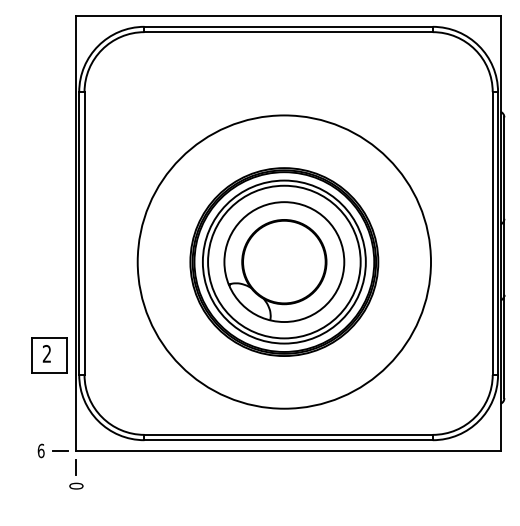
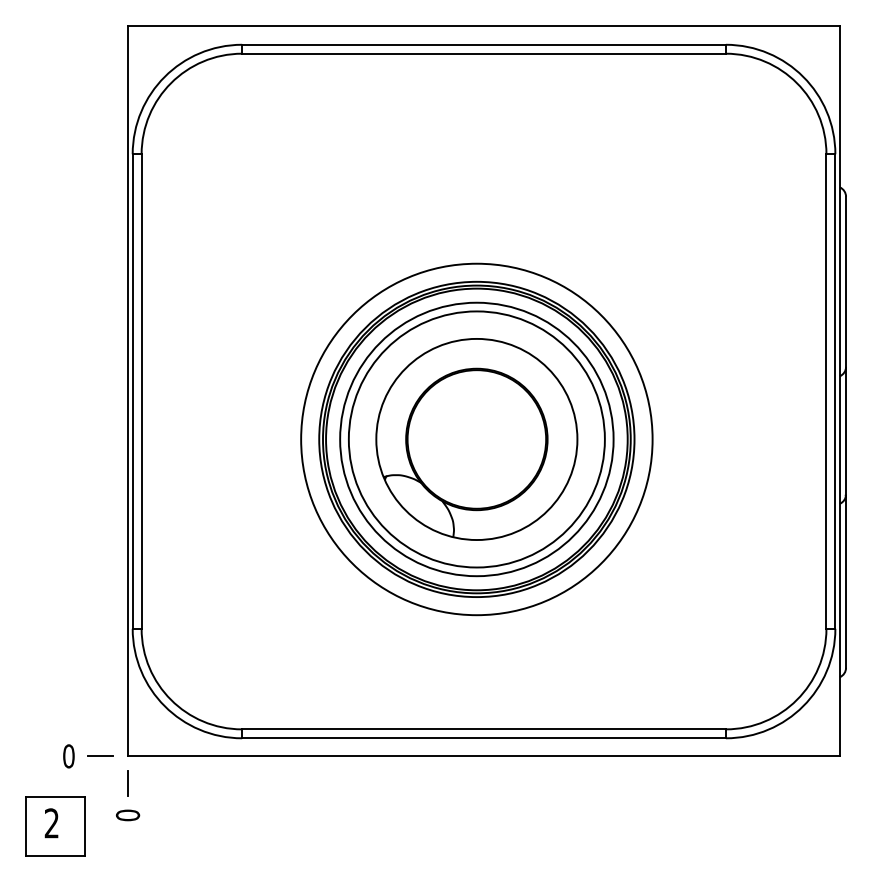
circle: (284, 261) -> (477, 438), size x0.71
part: (49, 355) -> (56, 826), moved
text: (41, 450) -> (69, 755), 6 -> 0

